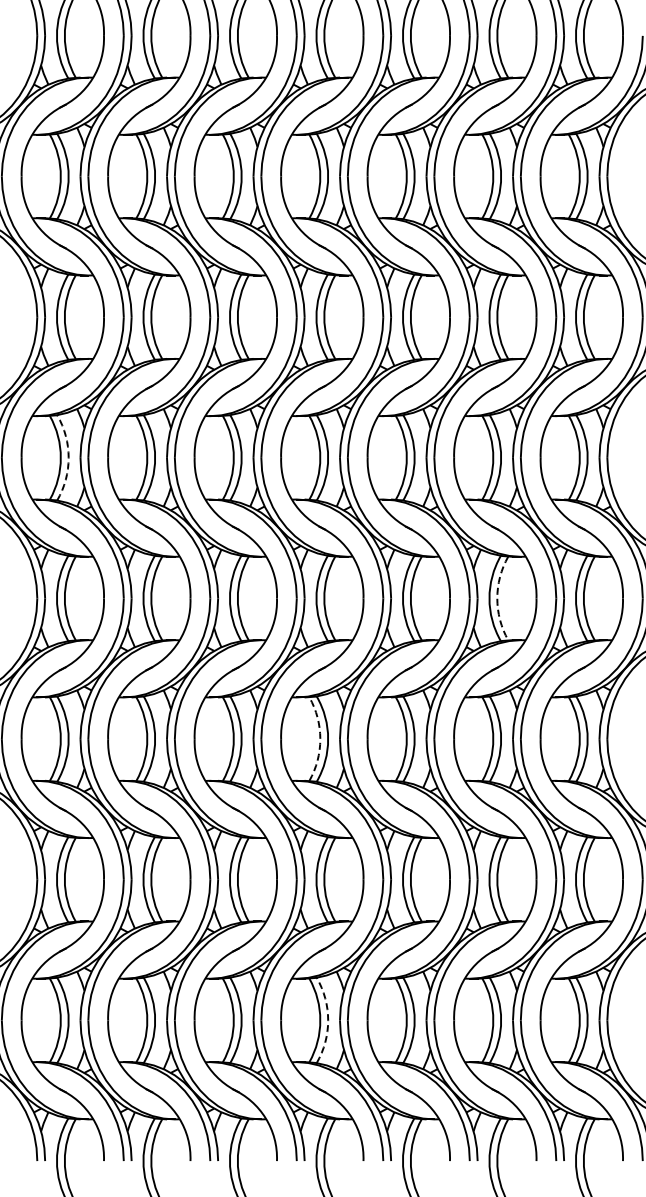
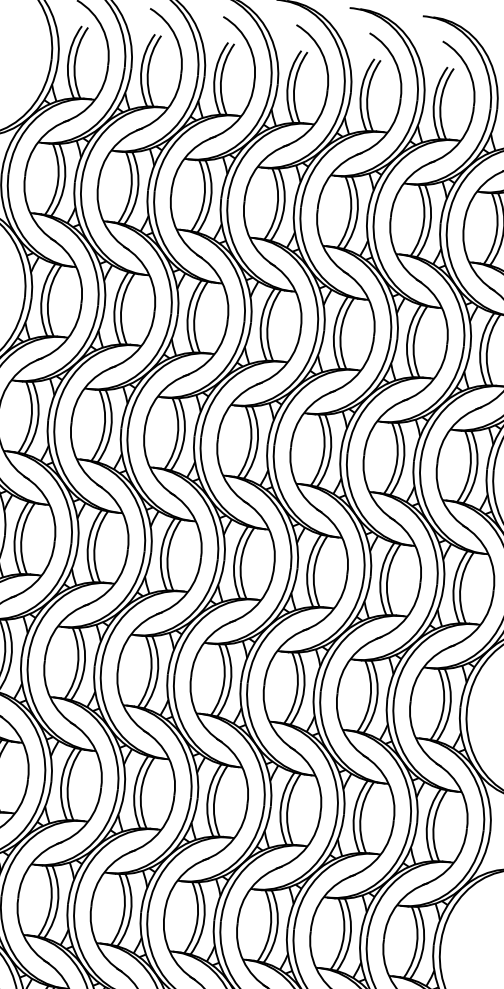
arc: (68, 457) -> (38, 418), dashed -> solid
arc: (497, 598) -> (387, 578), dashed -> solid
arc: (320, 739) -> (224, 681), dashed -> solid
arc: (328, 1020) -> (204, 919), dashed -> solid

